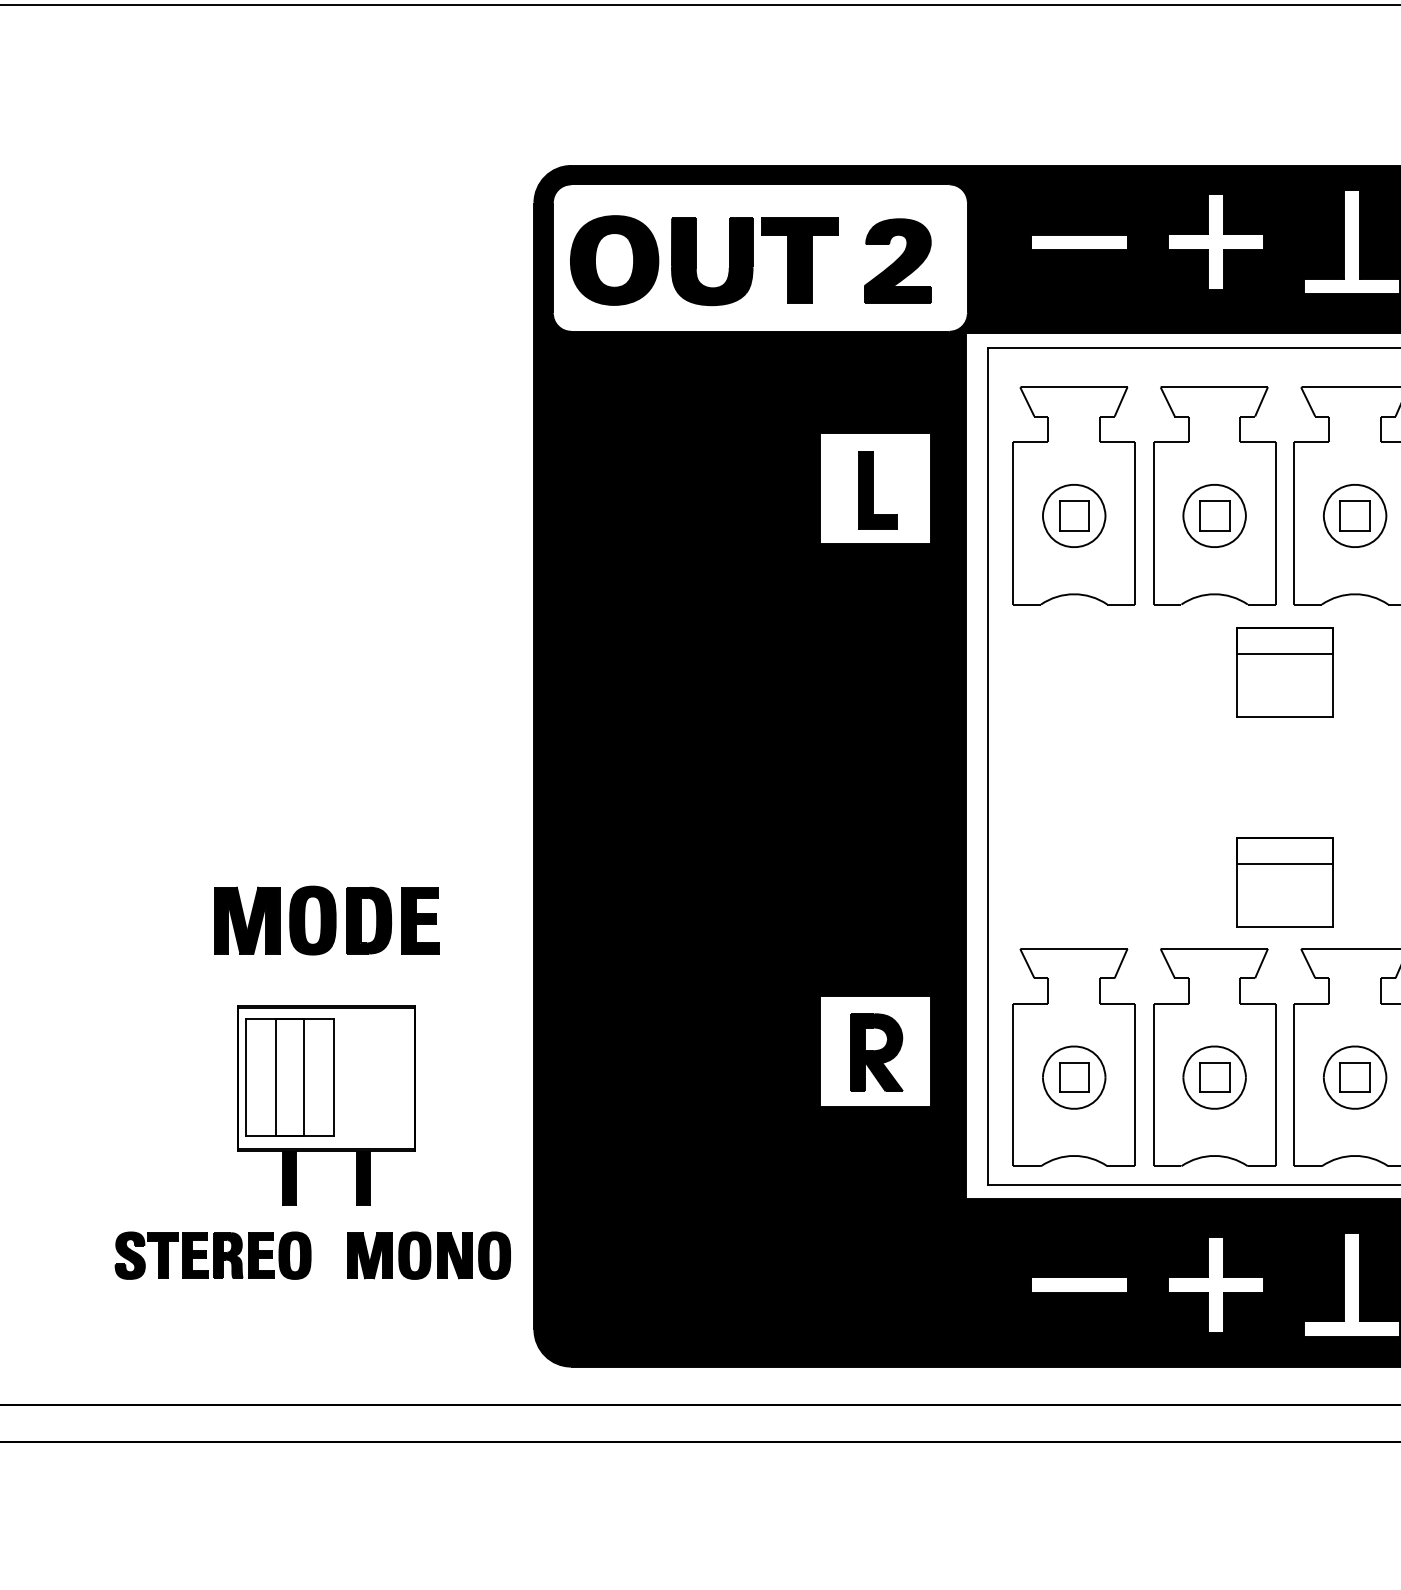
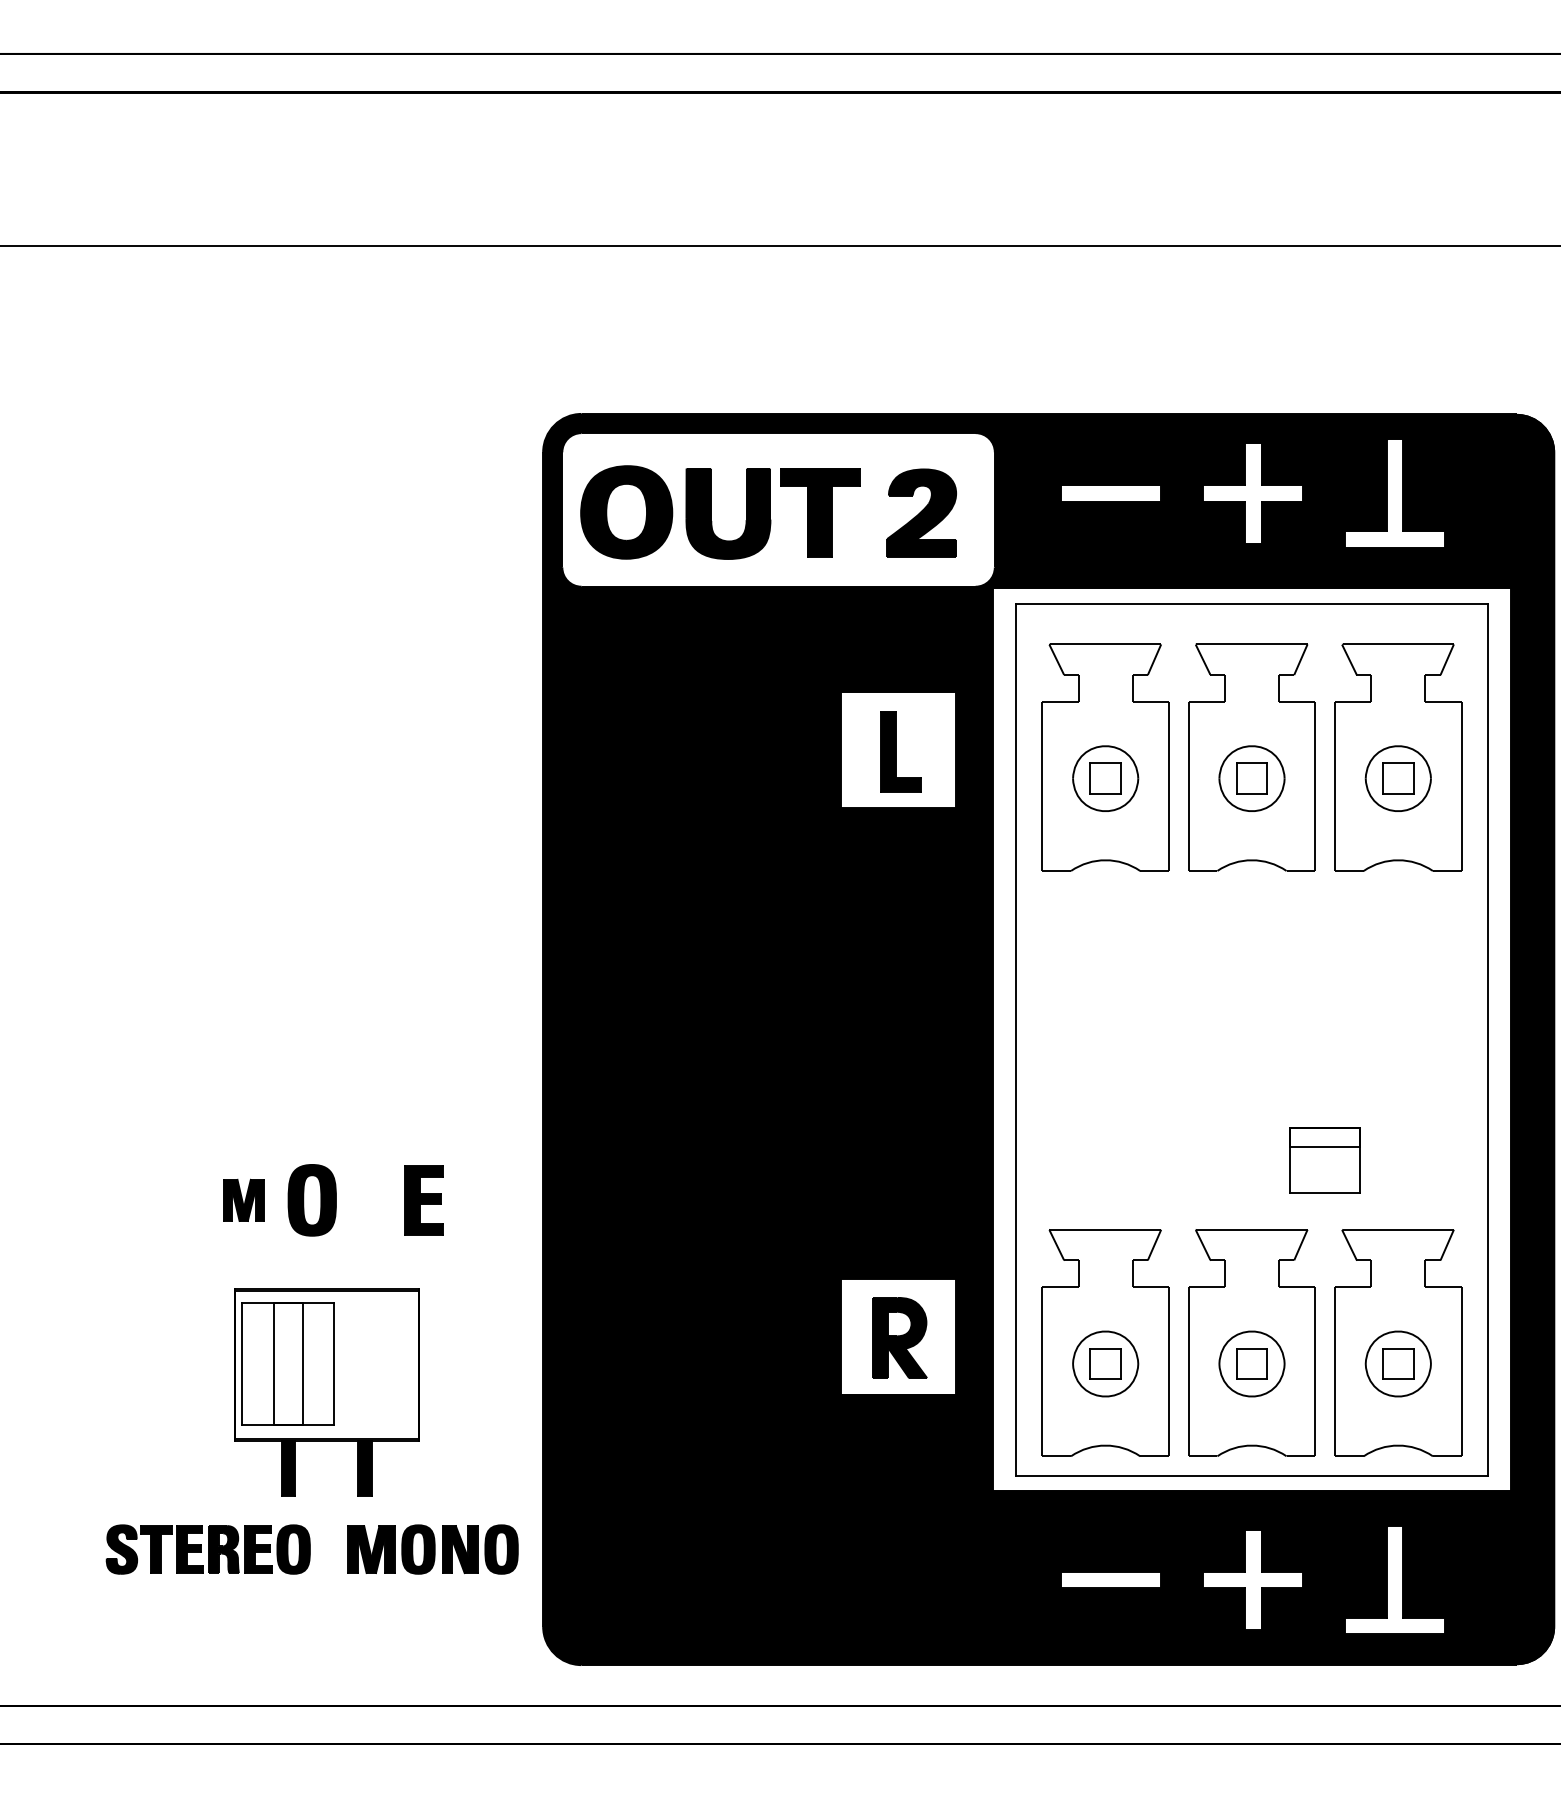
part: (1284, 672) -> (1324, 941), removed
part: (1284, 882) -> (1324, 1160), size x0.7
part: (246, 920) -> (243, 1200), size x0.6
part: (368, 920) -> (370, 1200), removed

